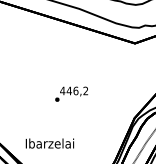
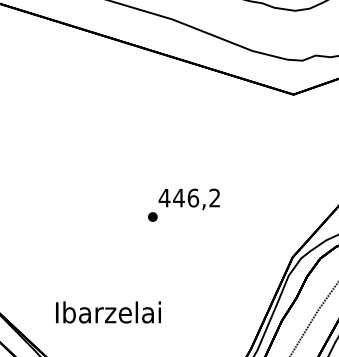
text: (71, 93) -> (183, 203), moved

